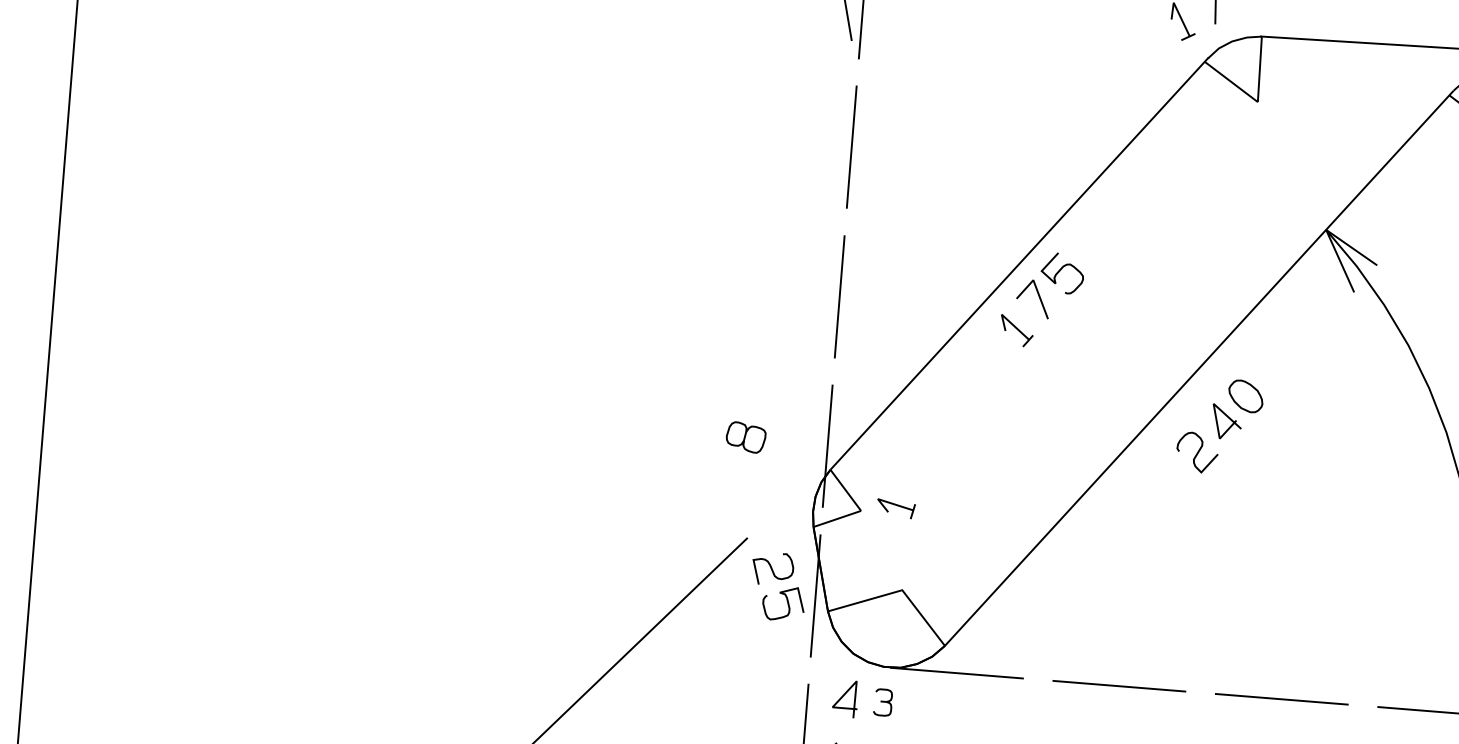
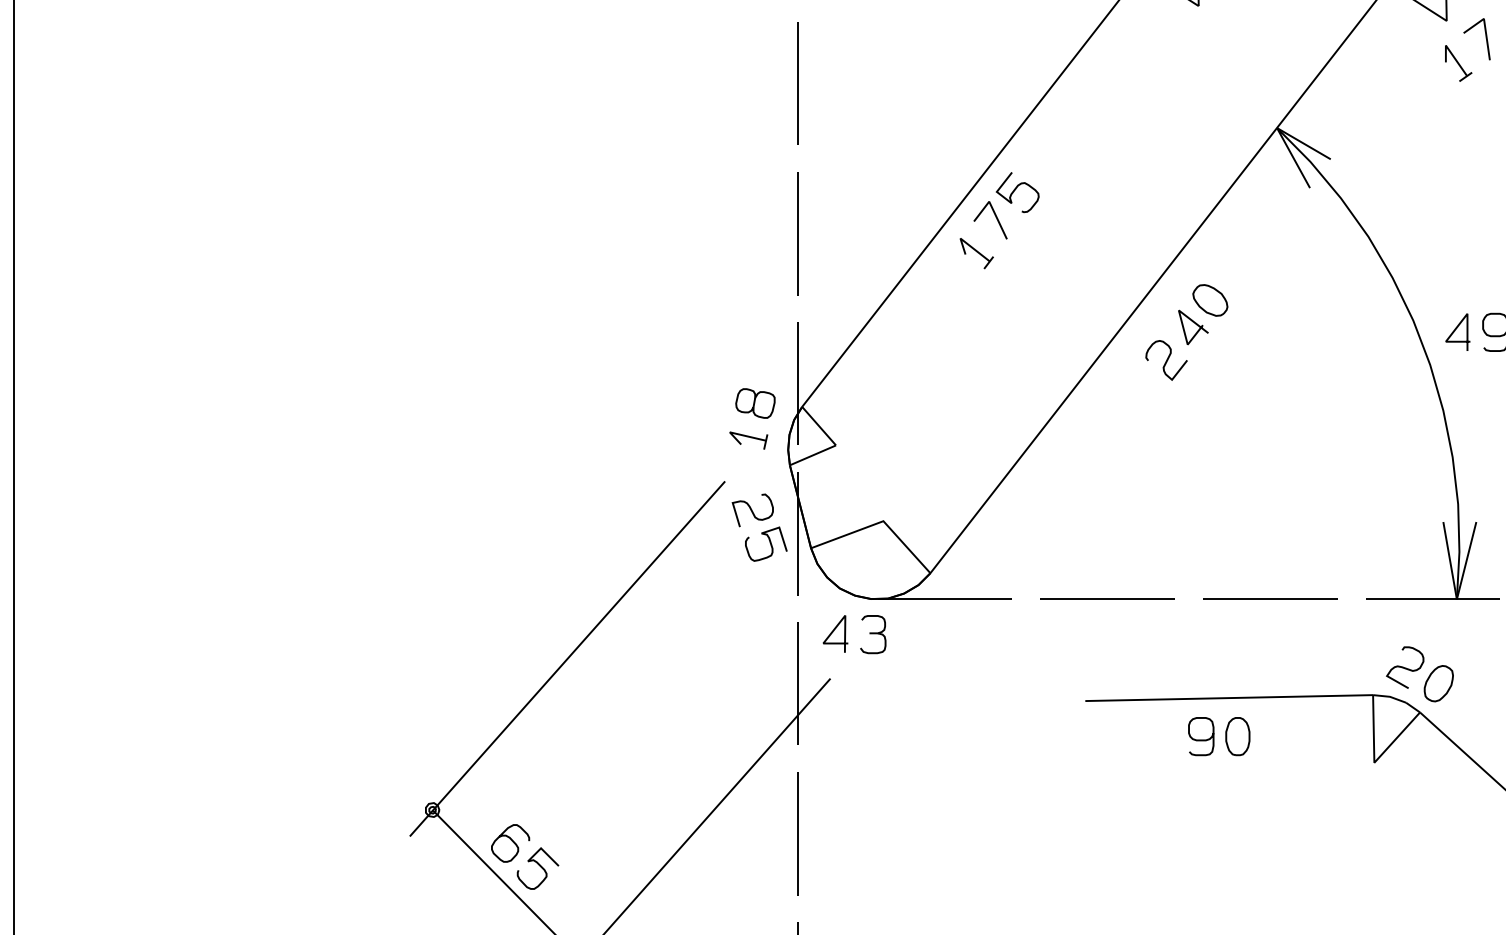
curve: (746, 437) -> (755, 403), moved
part: (895, 508) -> (748, 440), moved
part: (883, 702) -> (873, 634), size x1.43

